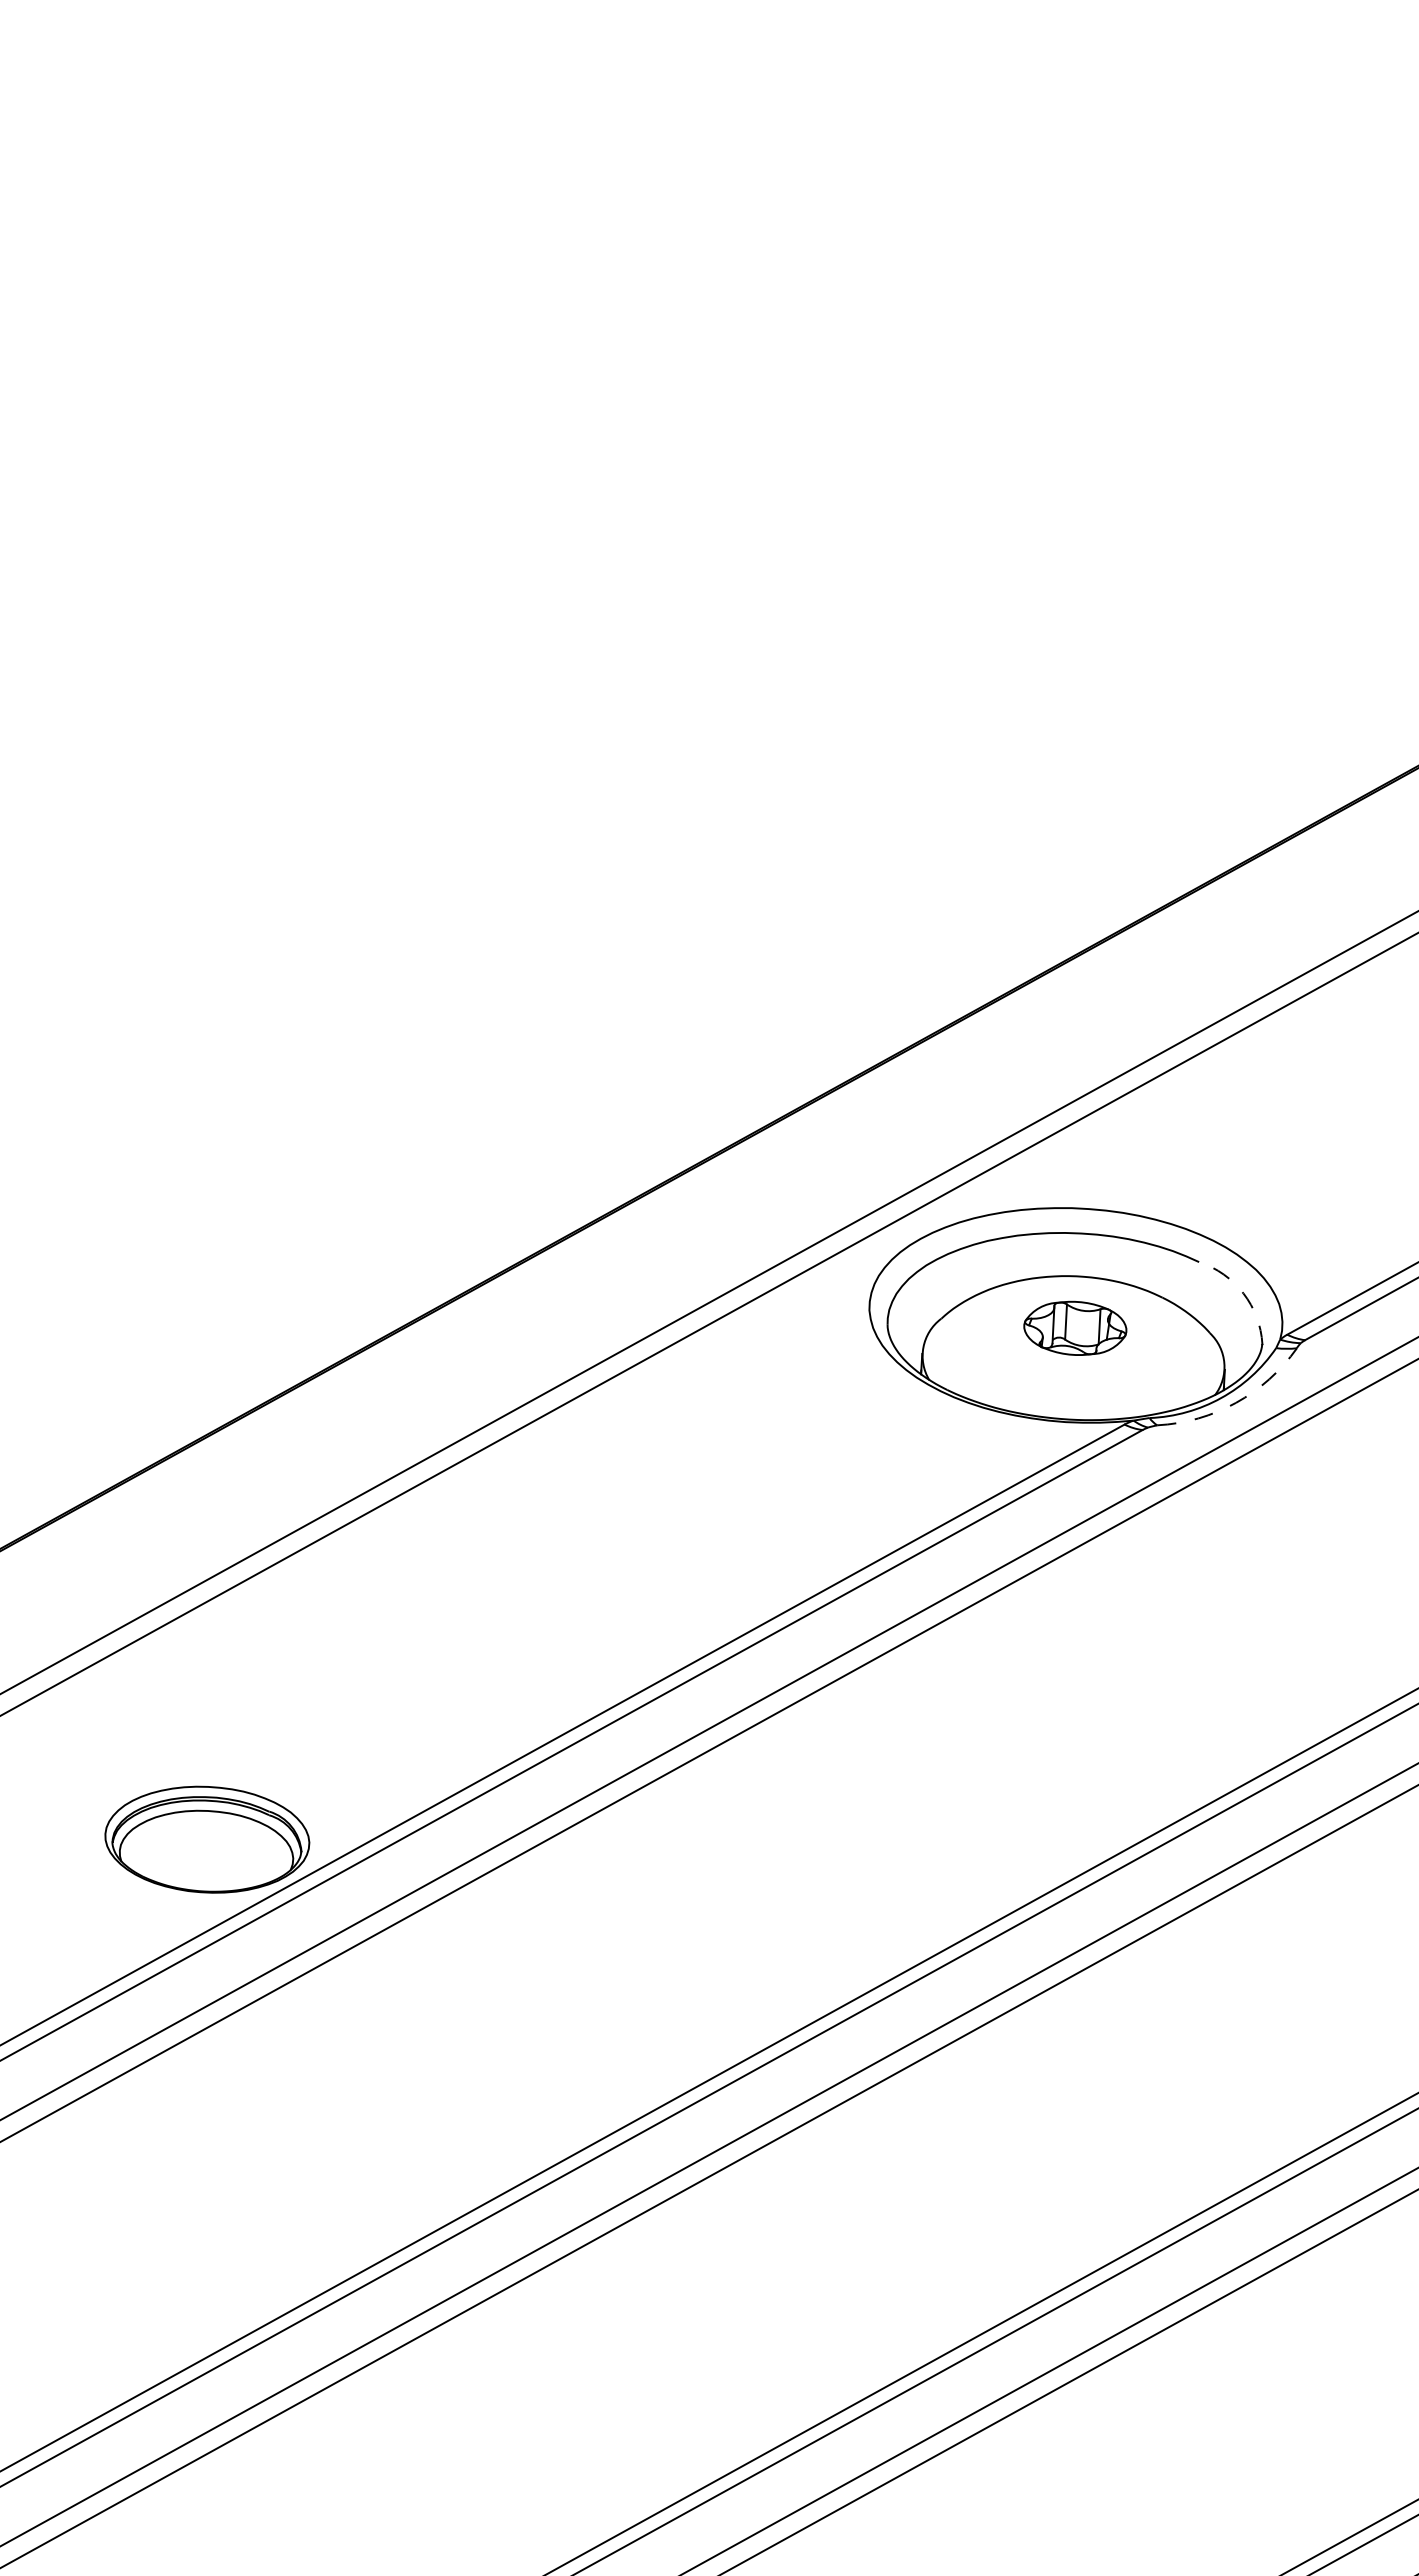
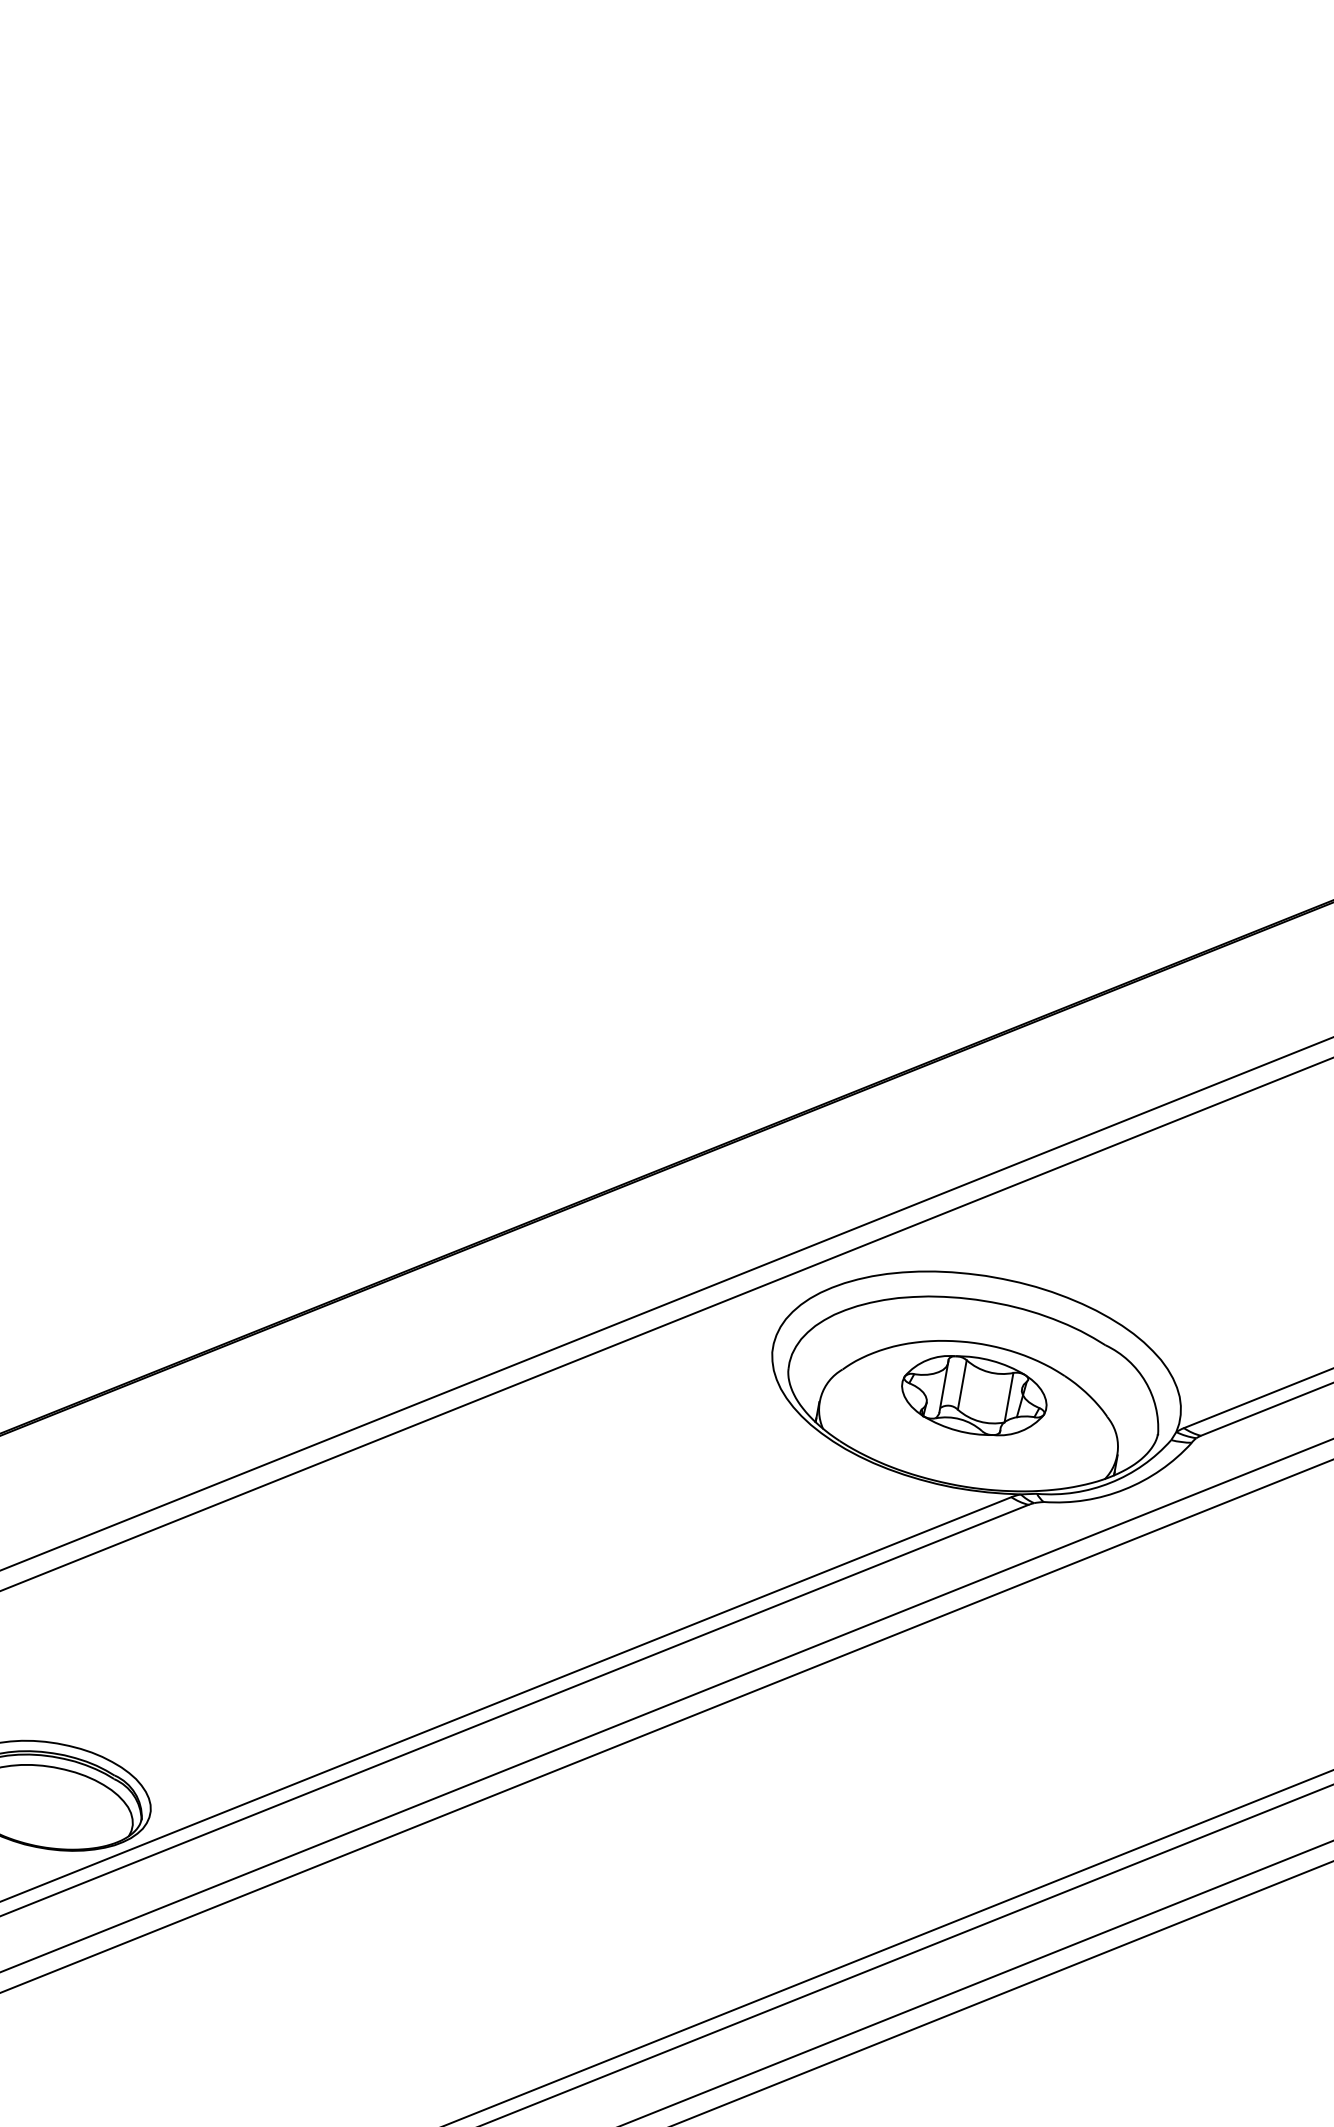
arc: (1243, 1293) -> (1145, 1381), dashed -> solid
part: (1075, 1328) -> (974, 1395), size x1.43
arc: (1236, 1402) -> (1125, 1489), dashed -> solid

